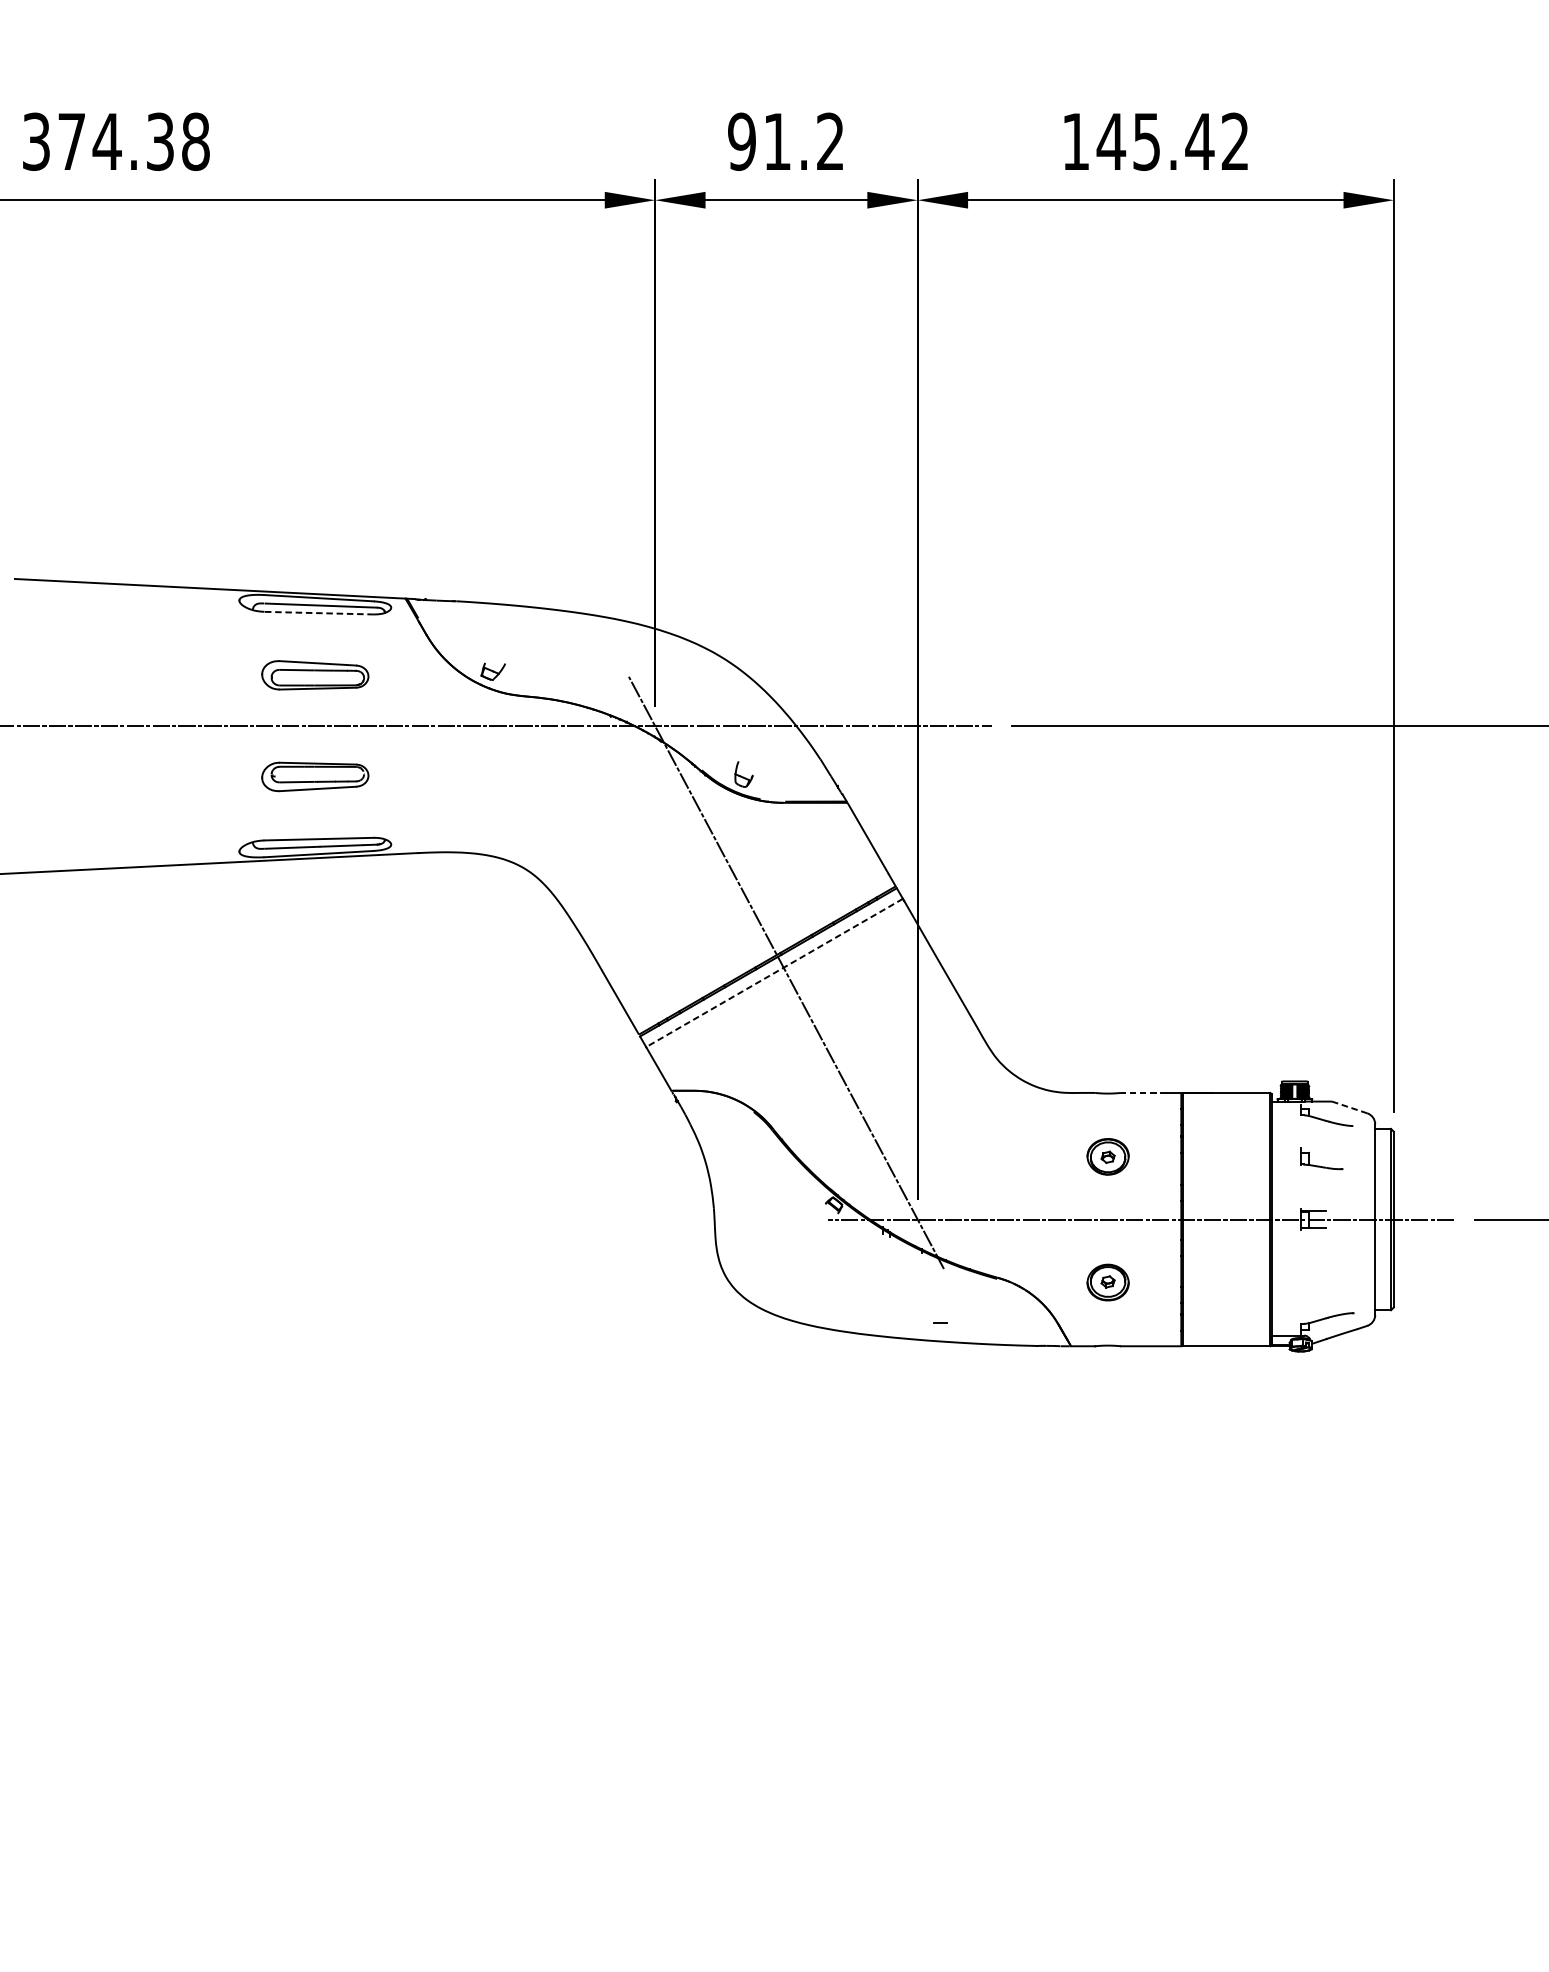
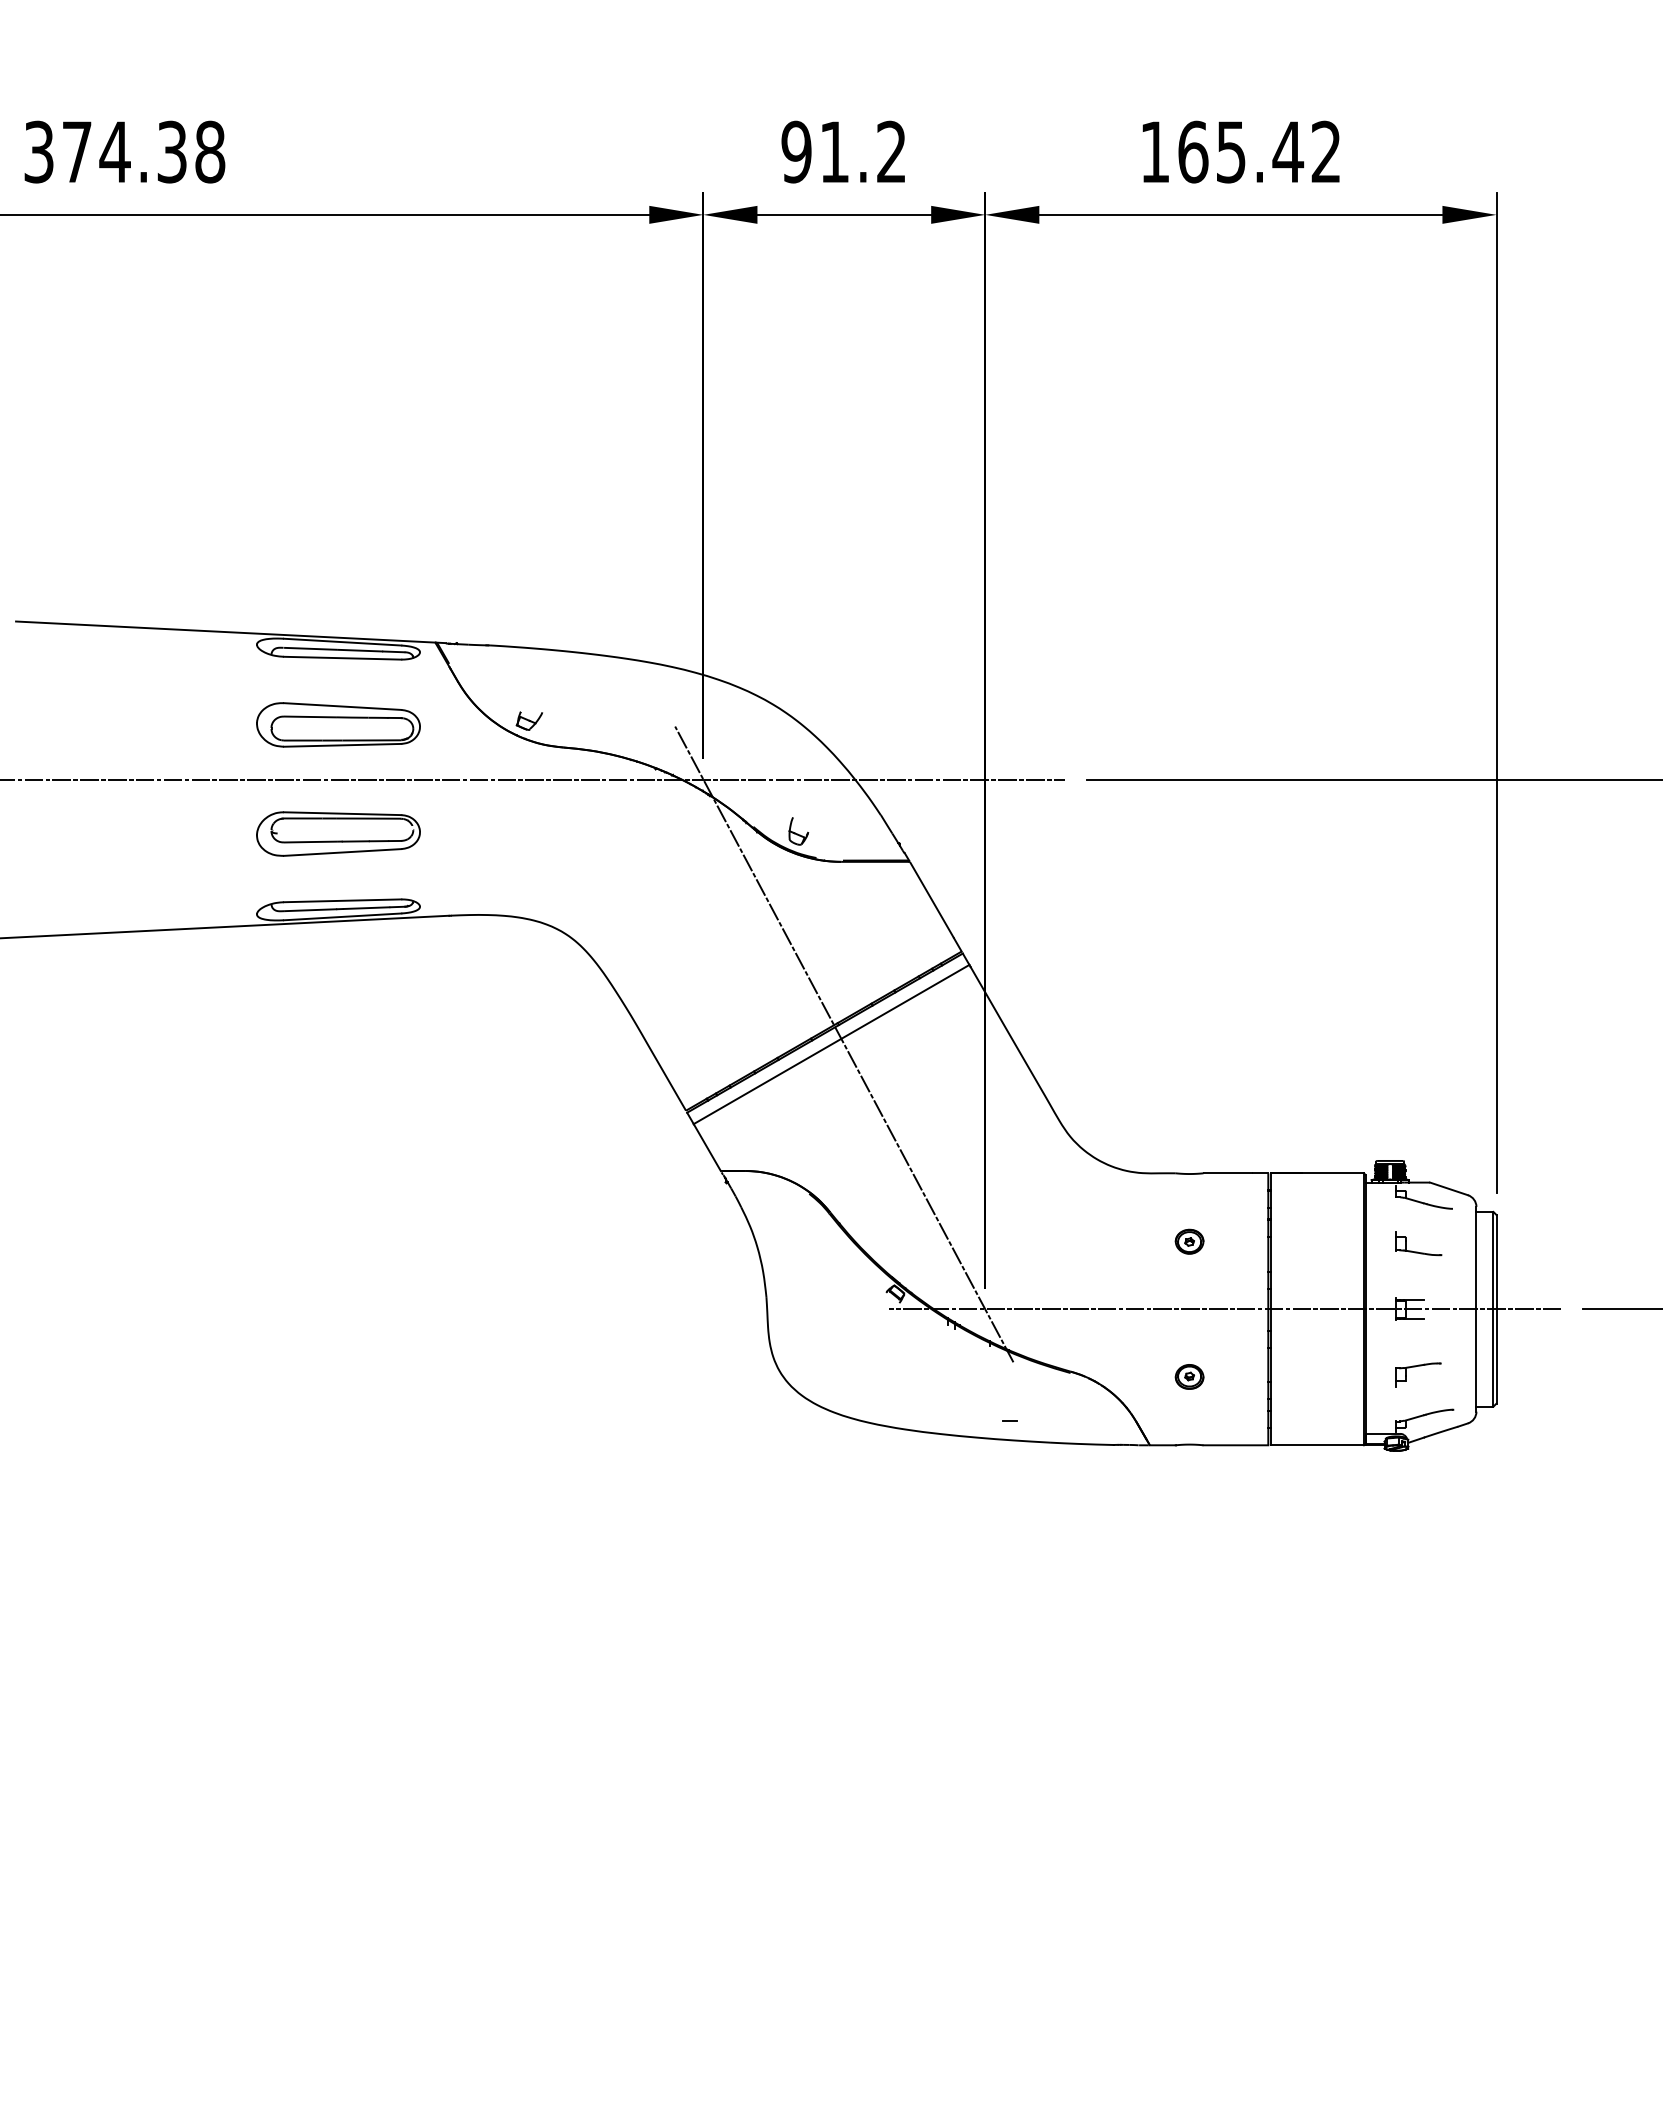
text: (1110, 141) -> (1192, 151), 145.42 -> 165.42
line: (319, 613) -> (342, 658), dashed -> solid
part: (315, 674) -> (338, 724), size x1.43
part: (315, 776) -> (338, 833), size x1.43
line: (774, 972) -> (831, 1044), dashed -> solid
line: (1143, 1093) -> (1227, 1173), dashed -> solid
line: (1350, 1107) -> (1449, 1188), dashed -> solid
part: (1107, 1156) -> (1189, 1241), size x0.62
part: (1318, 1273) -> (1415, 1367), added
part: (1107, 1282) -> (1189, 1376), size x0.62

